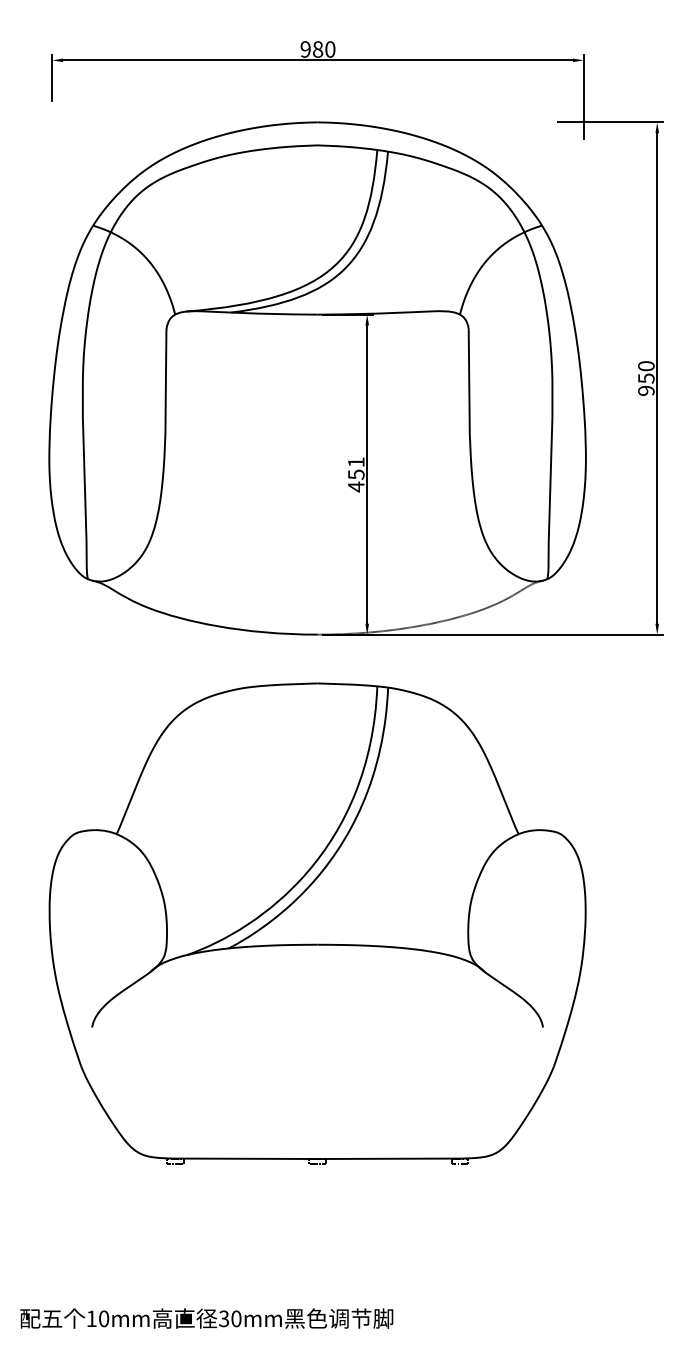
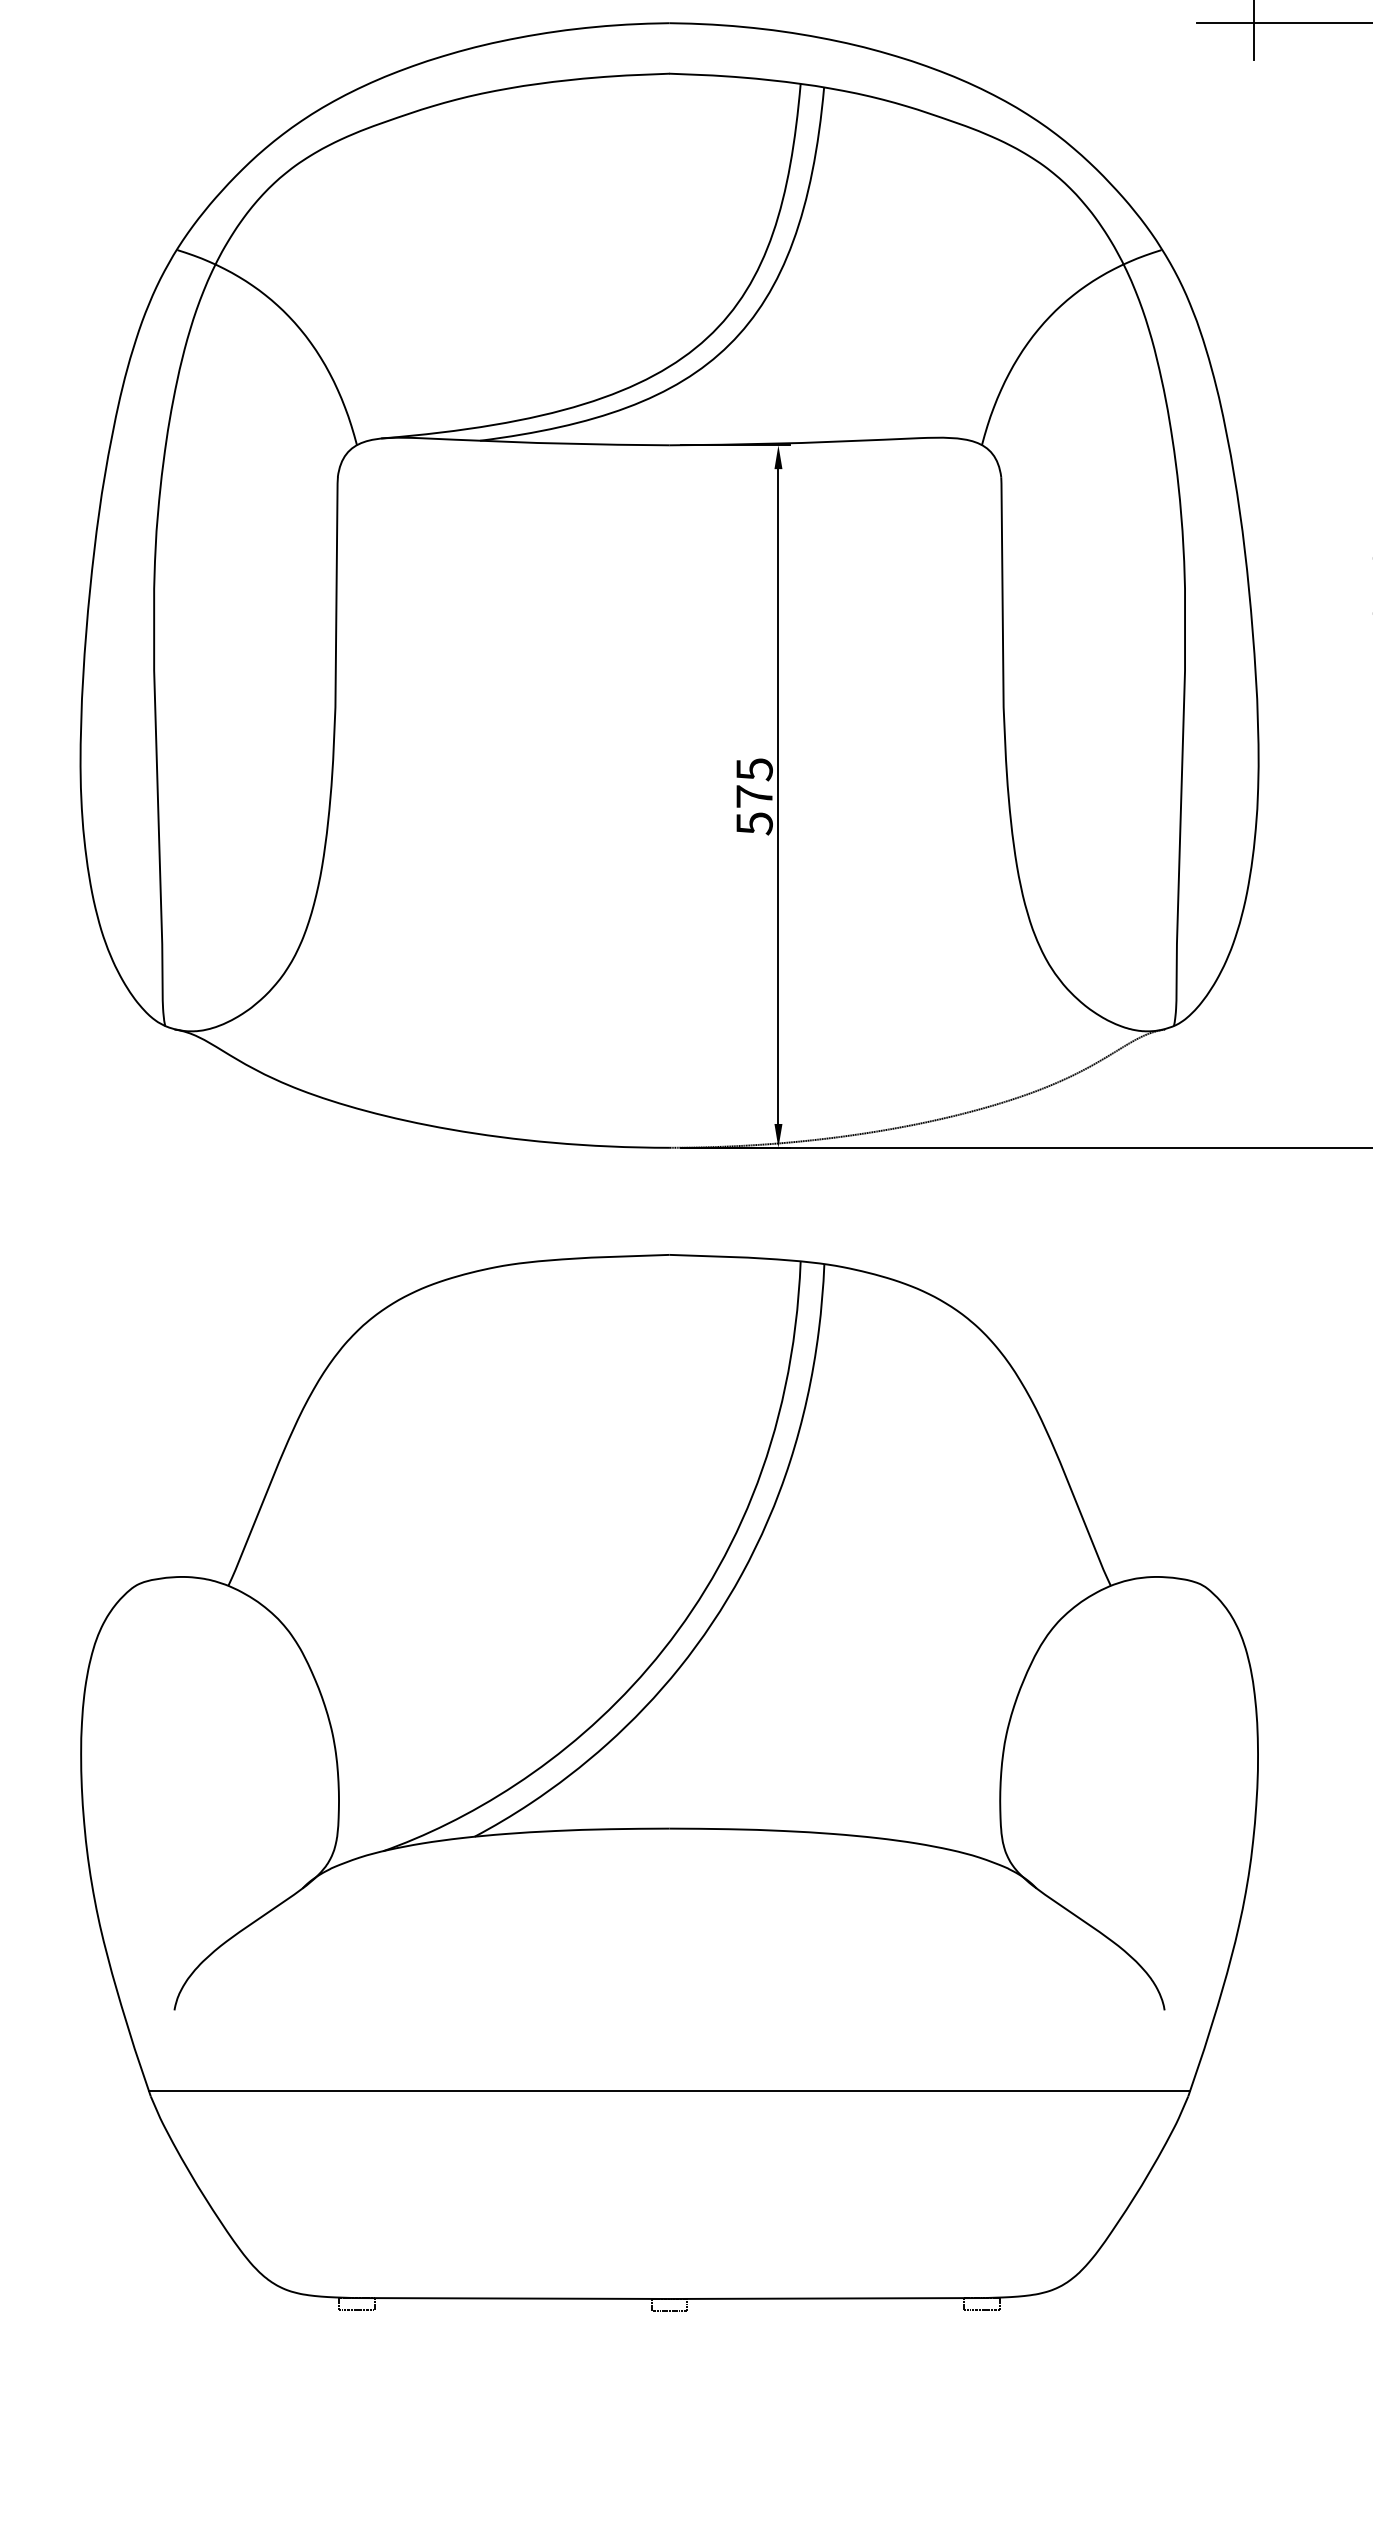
text: (356, 474) -> (754, 796), 451 -> 575
line: (317, 1064) -> (669, 2091), added

